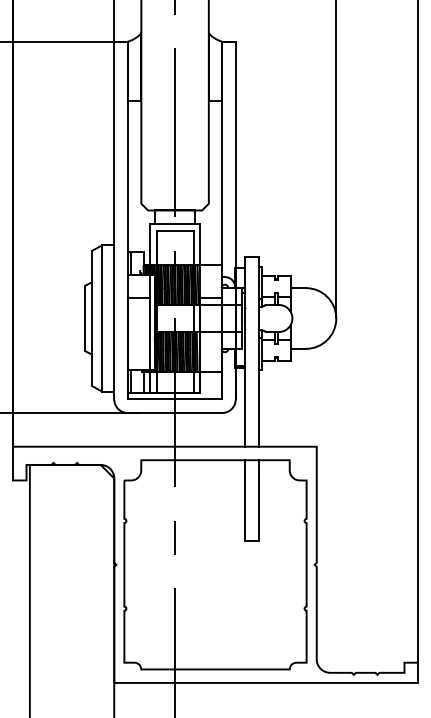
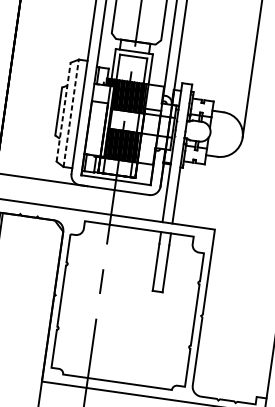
line: (91, 317) -> (63, 111), solid -> dashed
line: (102, 317) -> (71, 112), solid -> dashed

